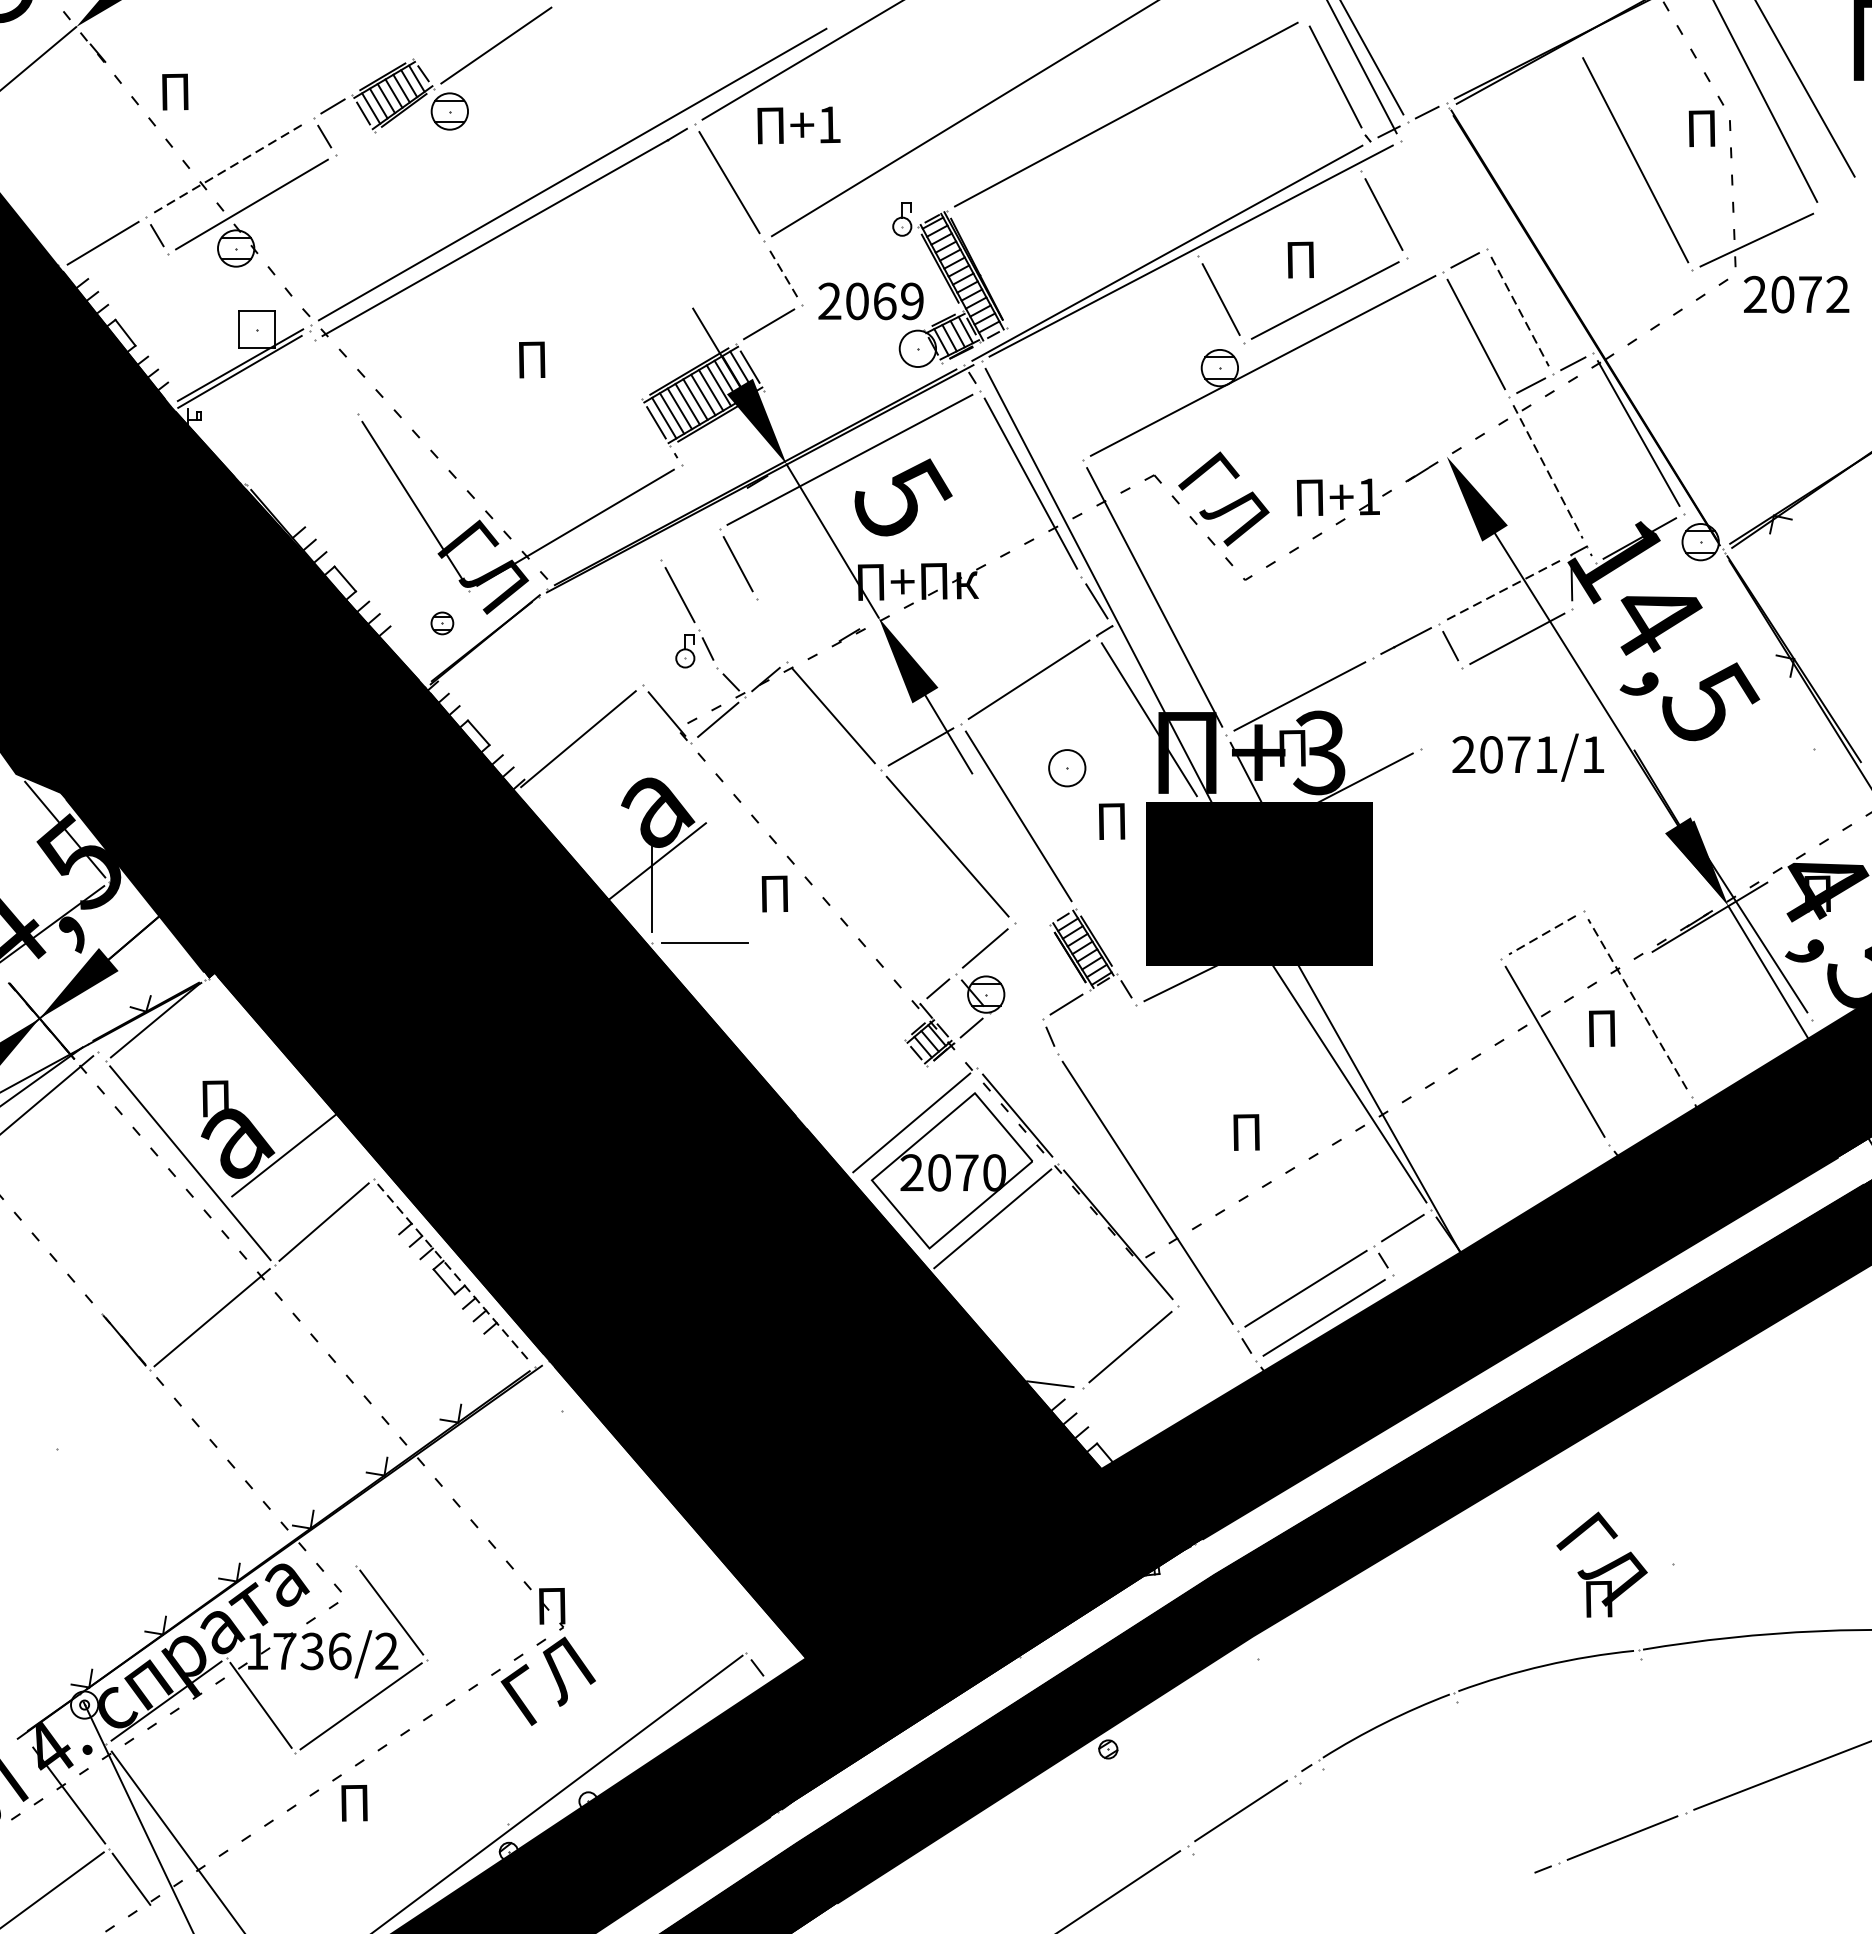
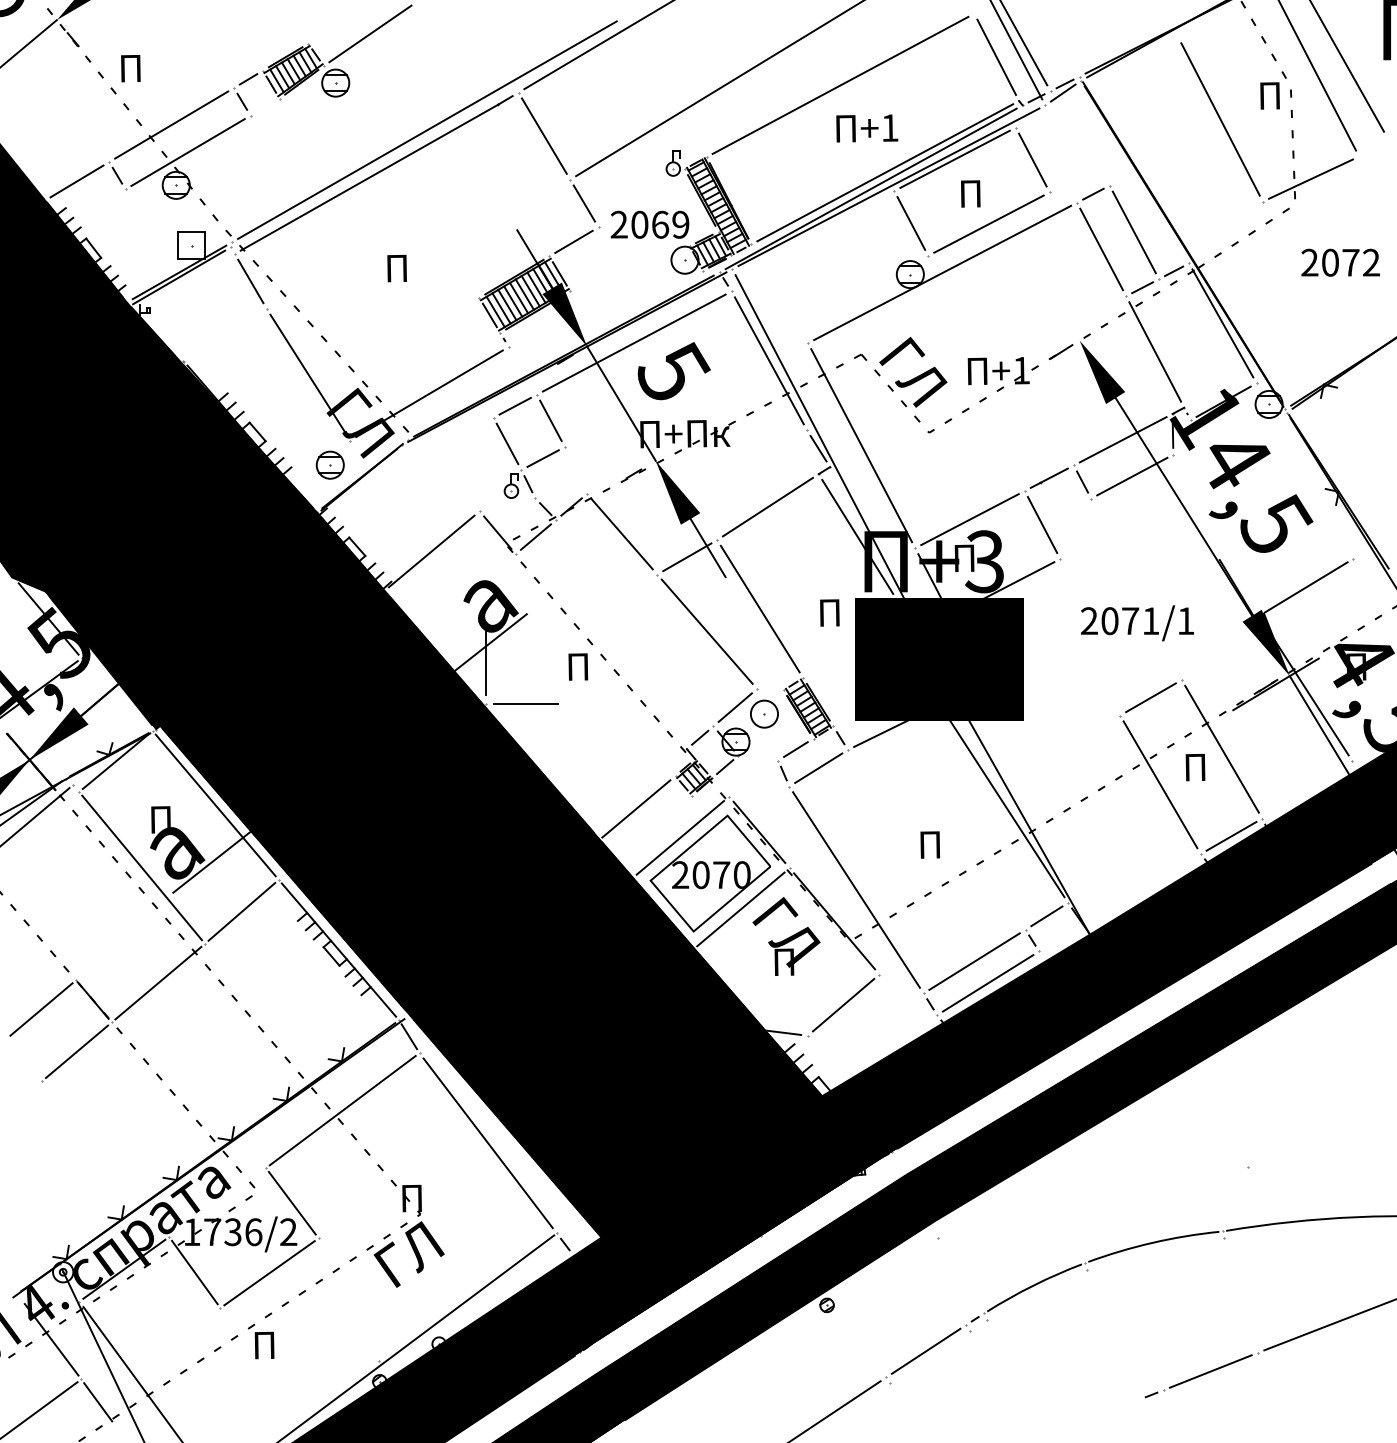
line: (1423, 124) -> (1062, 92), added
text: (799, 125) -> (867, 128), moved
line: (229, 168) -> (171, 125), dashed -> solid
line: (1279, 212) -> (954, 158), added
line: (1186, 231) -> (885, 172), added
line: (783, 272) -> (584, 203), dashed -> solid
text: (1796, 294) -> (1340, 262), moved
line: (1520, 311) -> (1134, 232), dashed -> solid
line: (335, 377) -> (250, 281), added
line: (1548, 472) -> (1155, 352), dashed -> solid
line: (689, 543) -> (514, 405), added
line: (1505, 589) -> (1123, 439), dashed -> solid
line: (726, 614) -> (542, 458), added
part: (441, 622) -> (329, 464), size x1.67
line: (1396, 704) -> (1042, 525), added
text: (1528, 757) -> (1137, 623), moved
part: (1067, 767) -> (764, 713), moved
line: (1749, 787) -> (1305, 587), added
line: (1543, 934) -> (1151, 697), dashed -> solid
line: (1636, 1003) -> (1221, 748), dashed -> solid
line: (1096, 1028) -> (818, 767), added
line: (288, 1079) -> (215, 805), added
line: (852, 1083) -> (636, 808), added
line: (1650, 1119) -> (1231, 835), added
line: (453, 1273) -> (338, 950), dashed -> solid
line: (55, 1352) -> (41, 1009), added
line: (548, 1389) -> (409, 1036), added
line: (102, 1409) -> (76, 1051), added
line: (458, 1488) -> (342, 1110), added
line: (653, 1532) -> (487, 1143), added
text: (1602, 1564) -> (786, 936), moved

